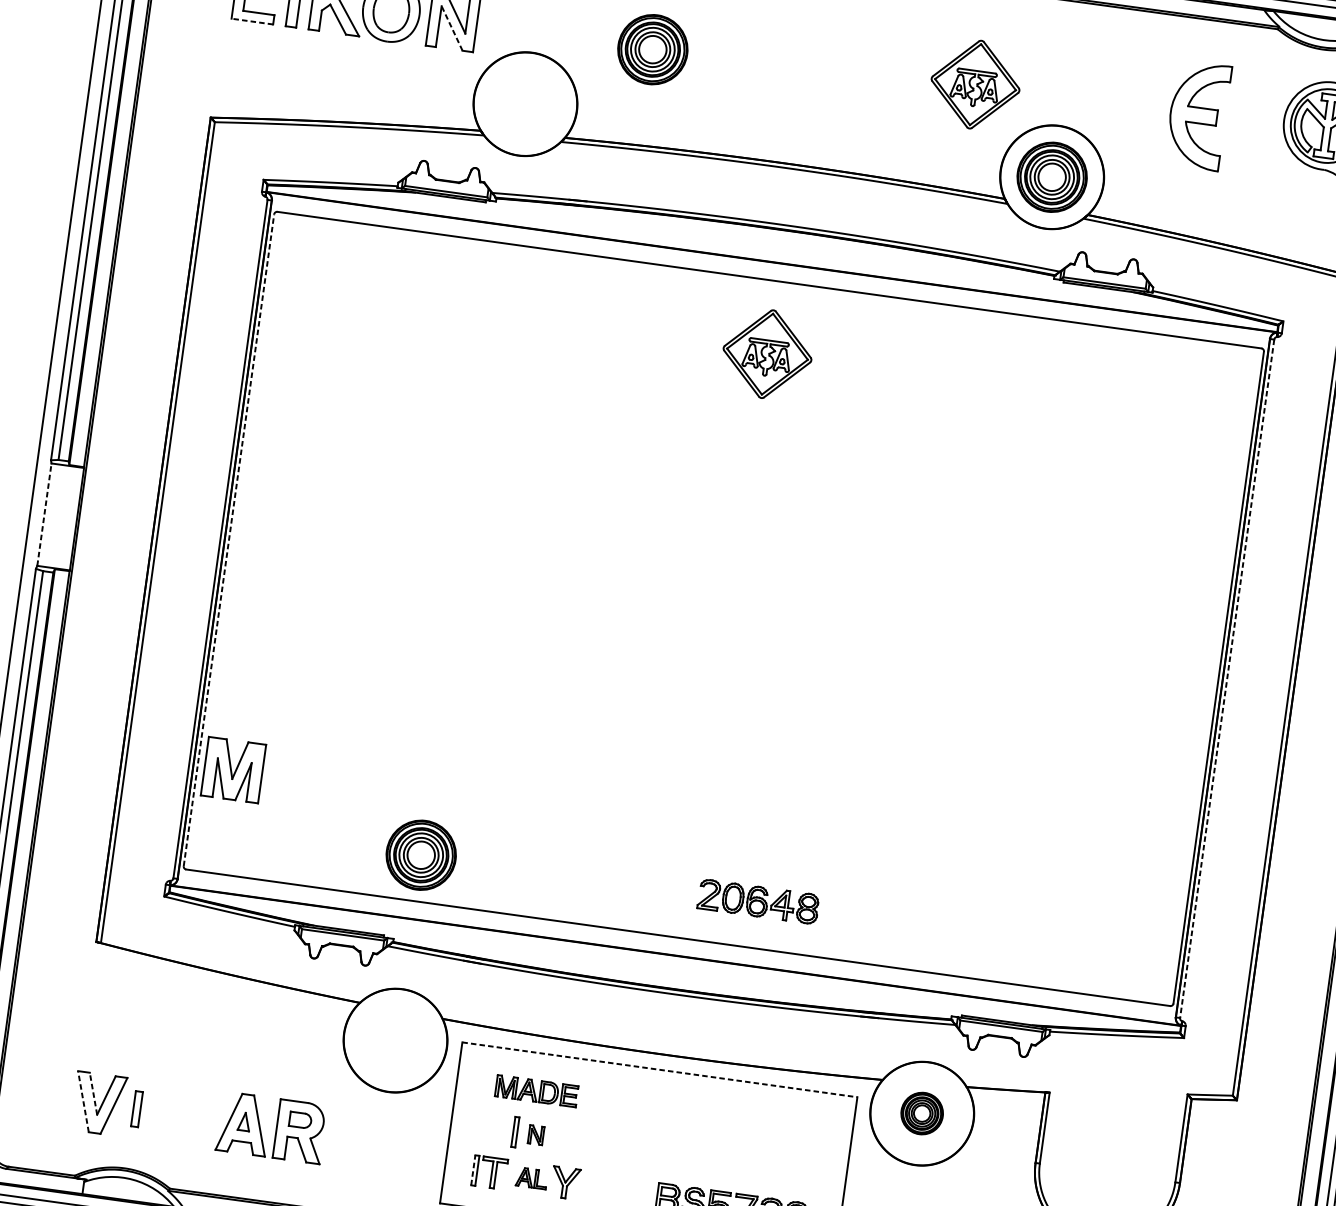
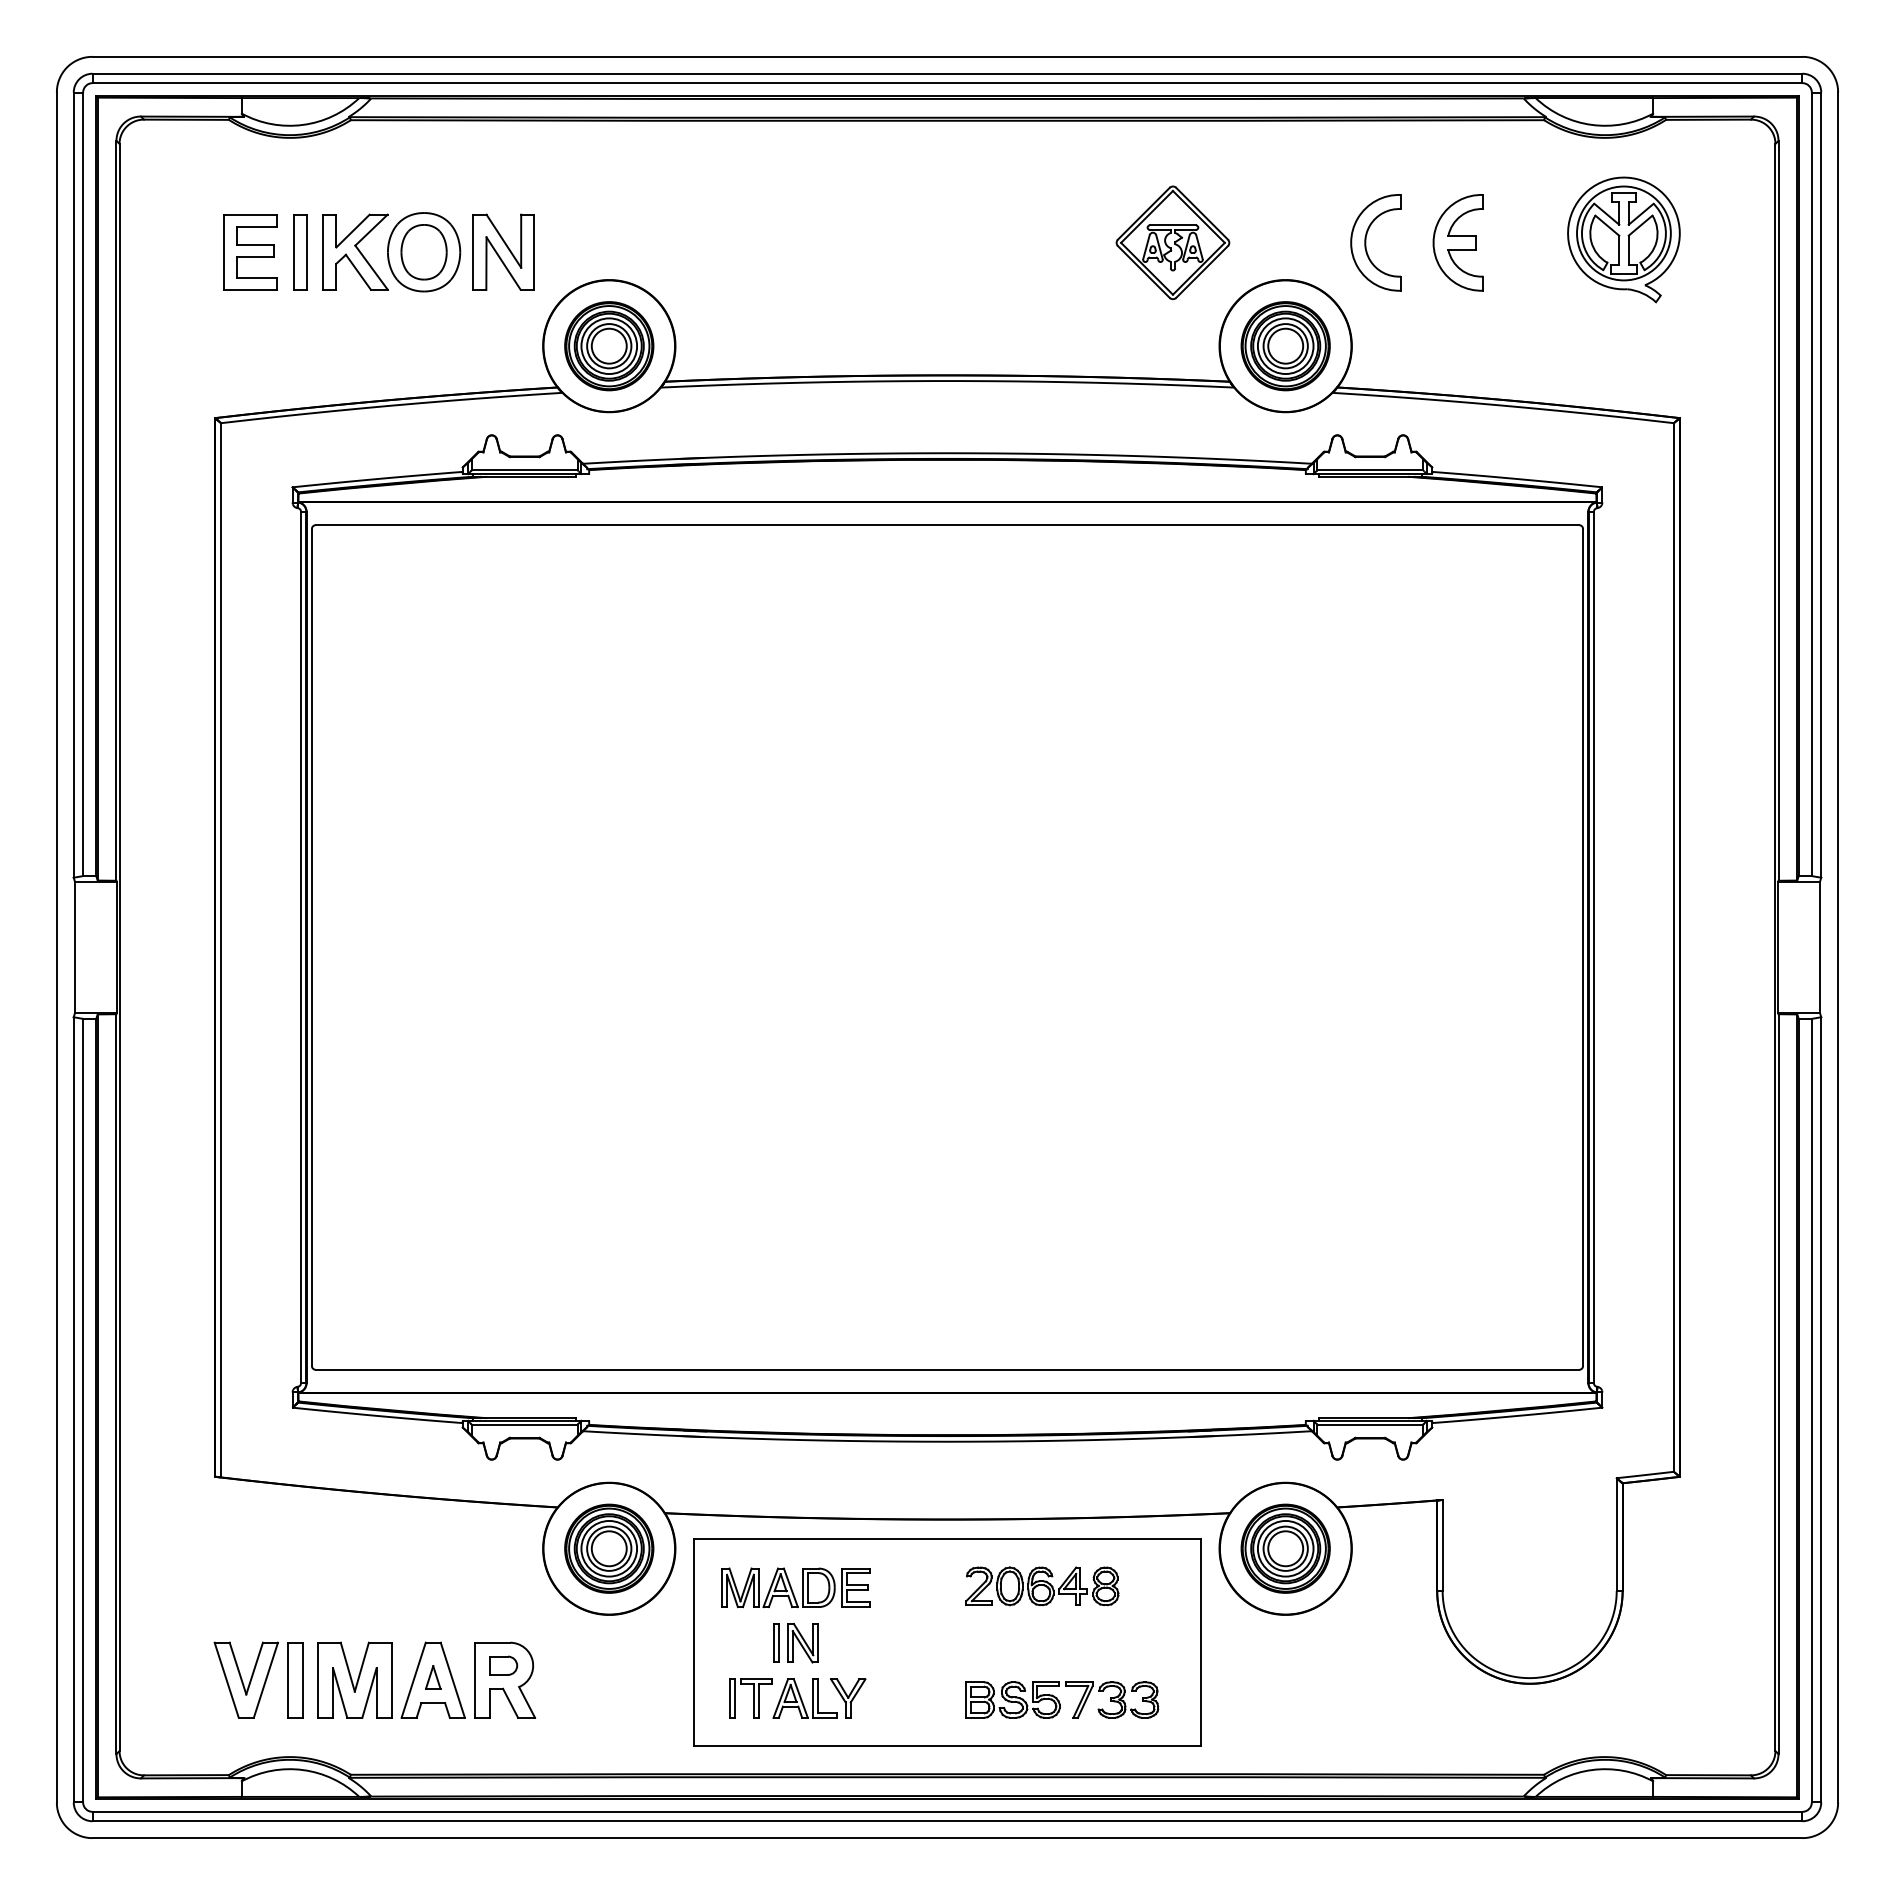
line: (252, 21) -> (250, 289), dashed -> solid
line: (452, 28) -> (503, 263), dashed -> solid
part: (653, 49) -> (609, 346), moved
part: (1126, 105) -> (1366, 242), added
part: (1197, 115) -> (1457, 242), size x0.71
part: (767, 353) -> (957, 618), removed
line: (44, 514) -> (74, 947), dashed -> solid
line: (228, 540) -> (311, 947), dashed -> solid
line: (1226, 678) -> (1593, 947), dashed -> solid
part: (233, 769) -> (354, 1679), moved
part: (421, 855) -> (609, 1548), moved
part: (758, 901) -> (1042, 1586), moved
line: (659, 1069) -> (947, 1539), dashed -> solid
part: (536, 1090) -> (795, 1587), size x1.43
line: (93, 1093) -> (237, 1668), dashed -> solid
line: (83, 1101) -> (226, 1679), dashed -> solid
part: (136, 1109) -> (295, 1680), size x1.67
part: (922, 1113) -> (1285, 1548), size x1.67
part: (535, 1135) -> (802, 1643), size x1.67
line: (472, 1170) -> (729, 1698), dashed -> solid
part: (531, 1178) -> (804, 1698), size x1.67

